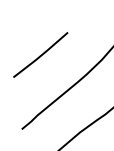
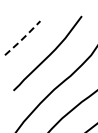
line: (41, 55) -> (23, 38), solid -> dashed

